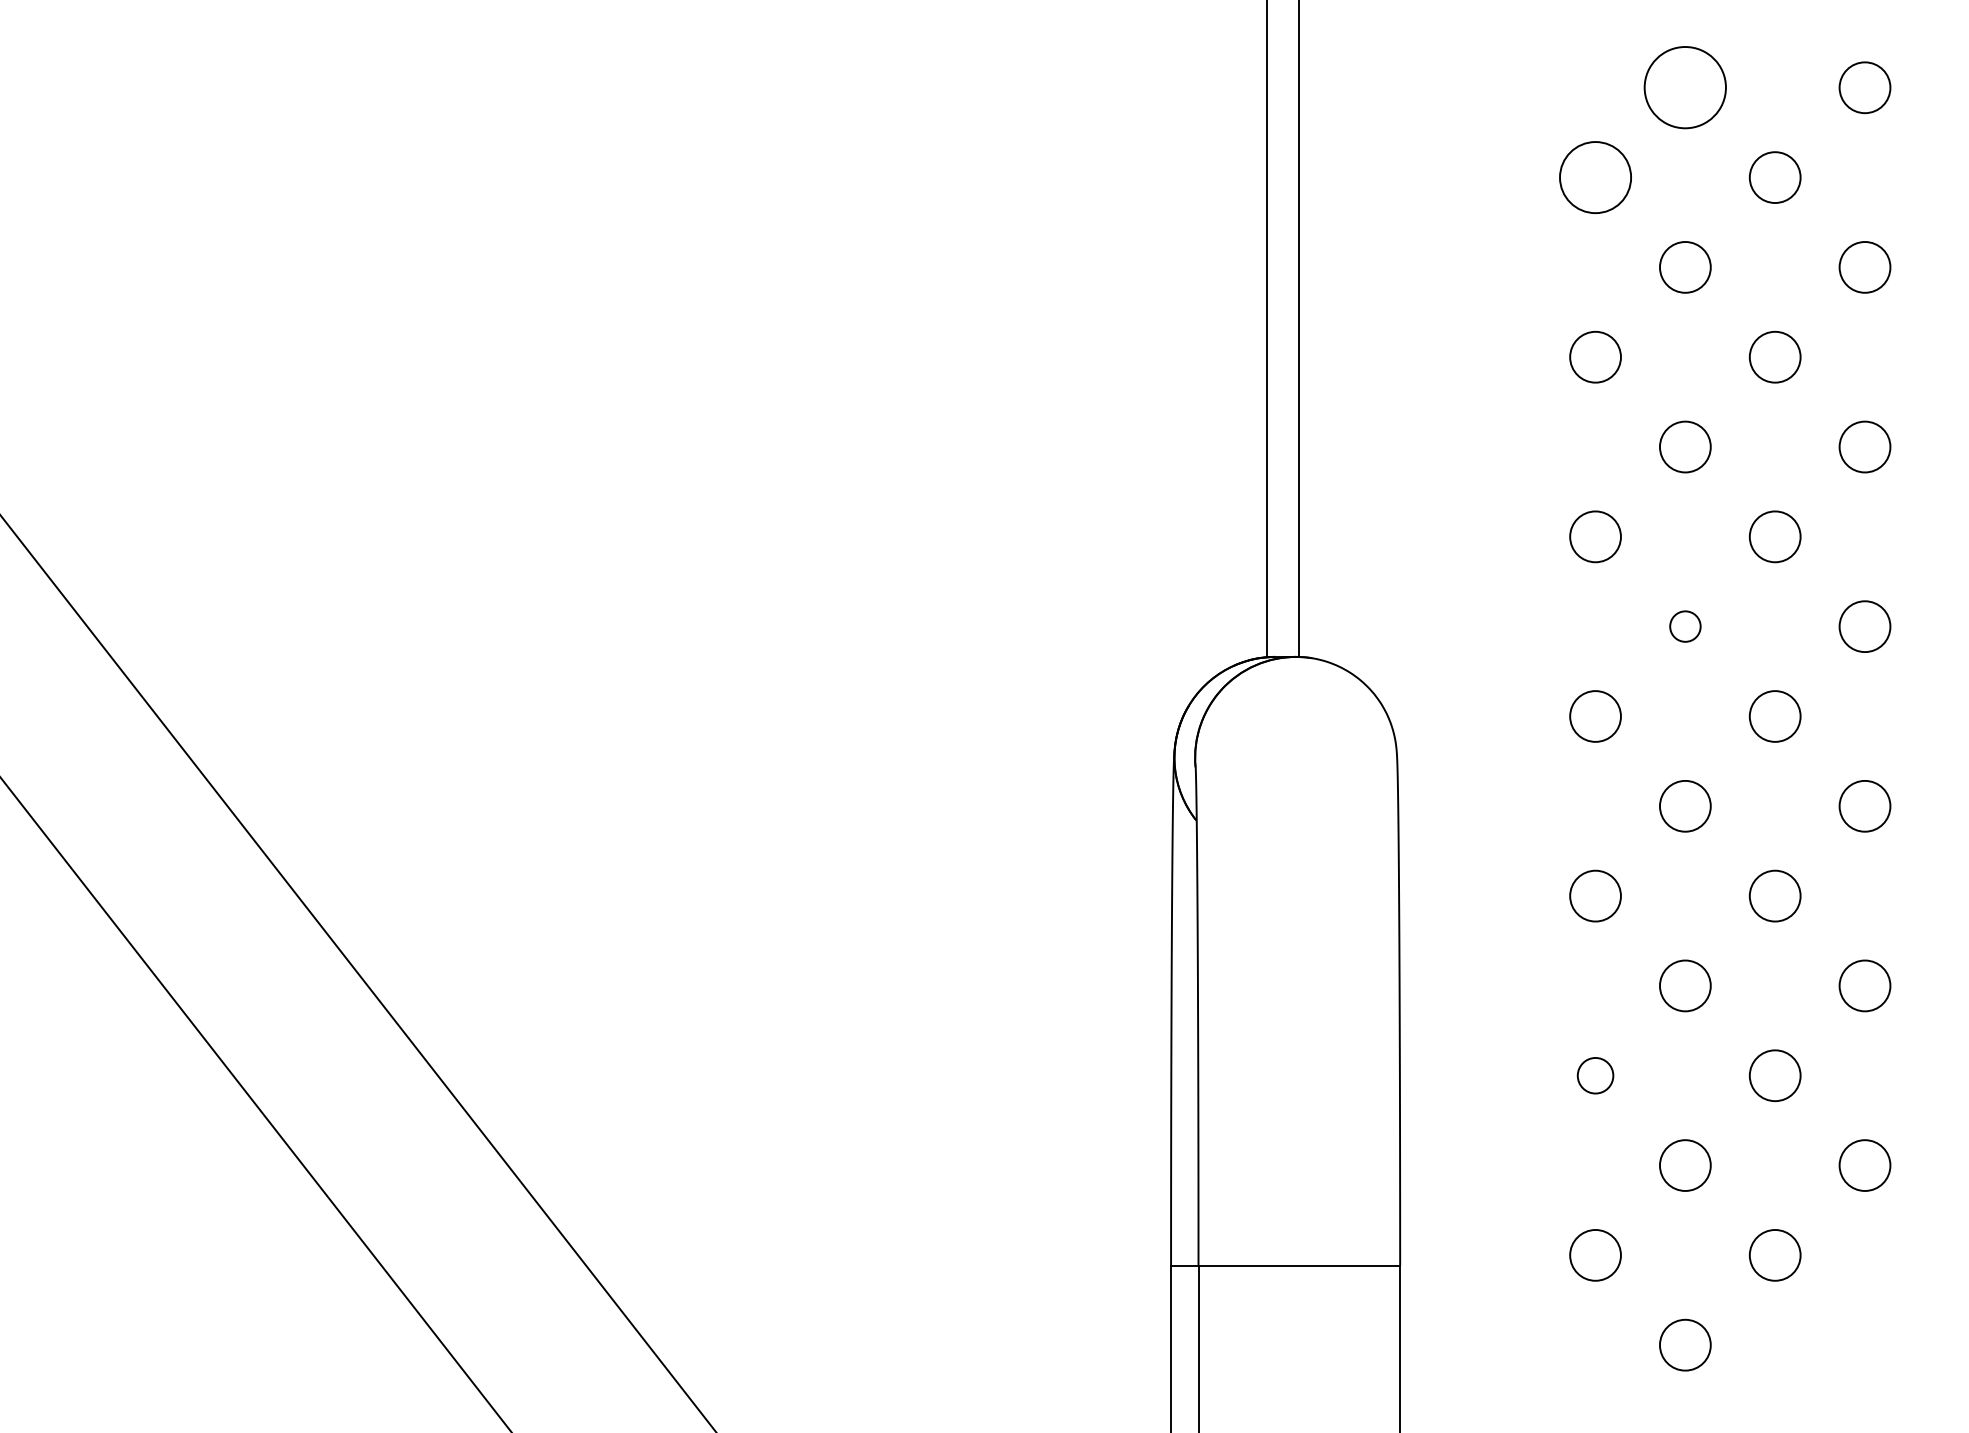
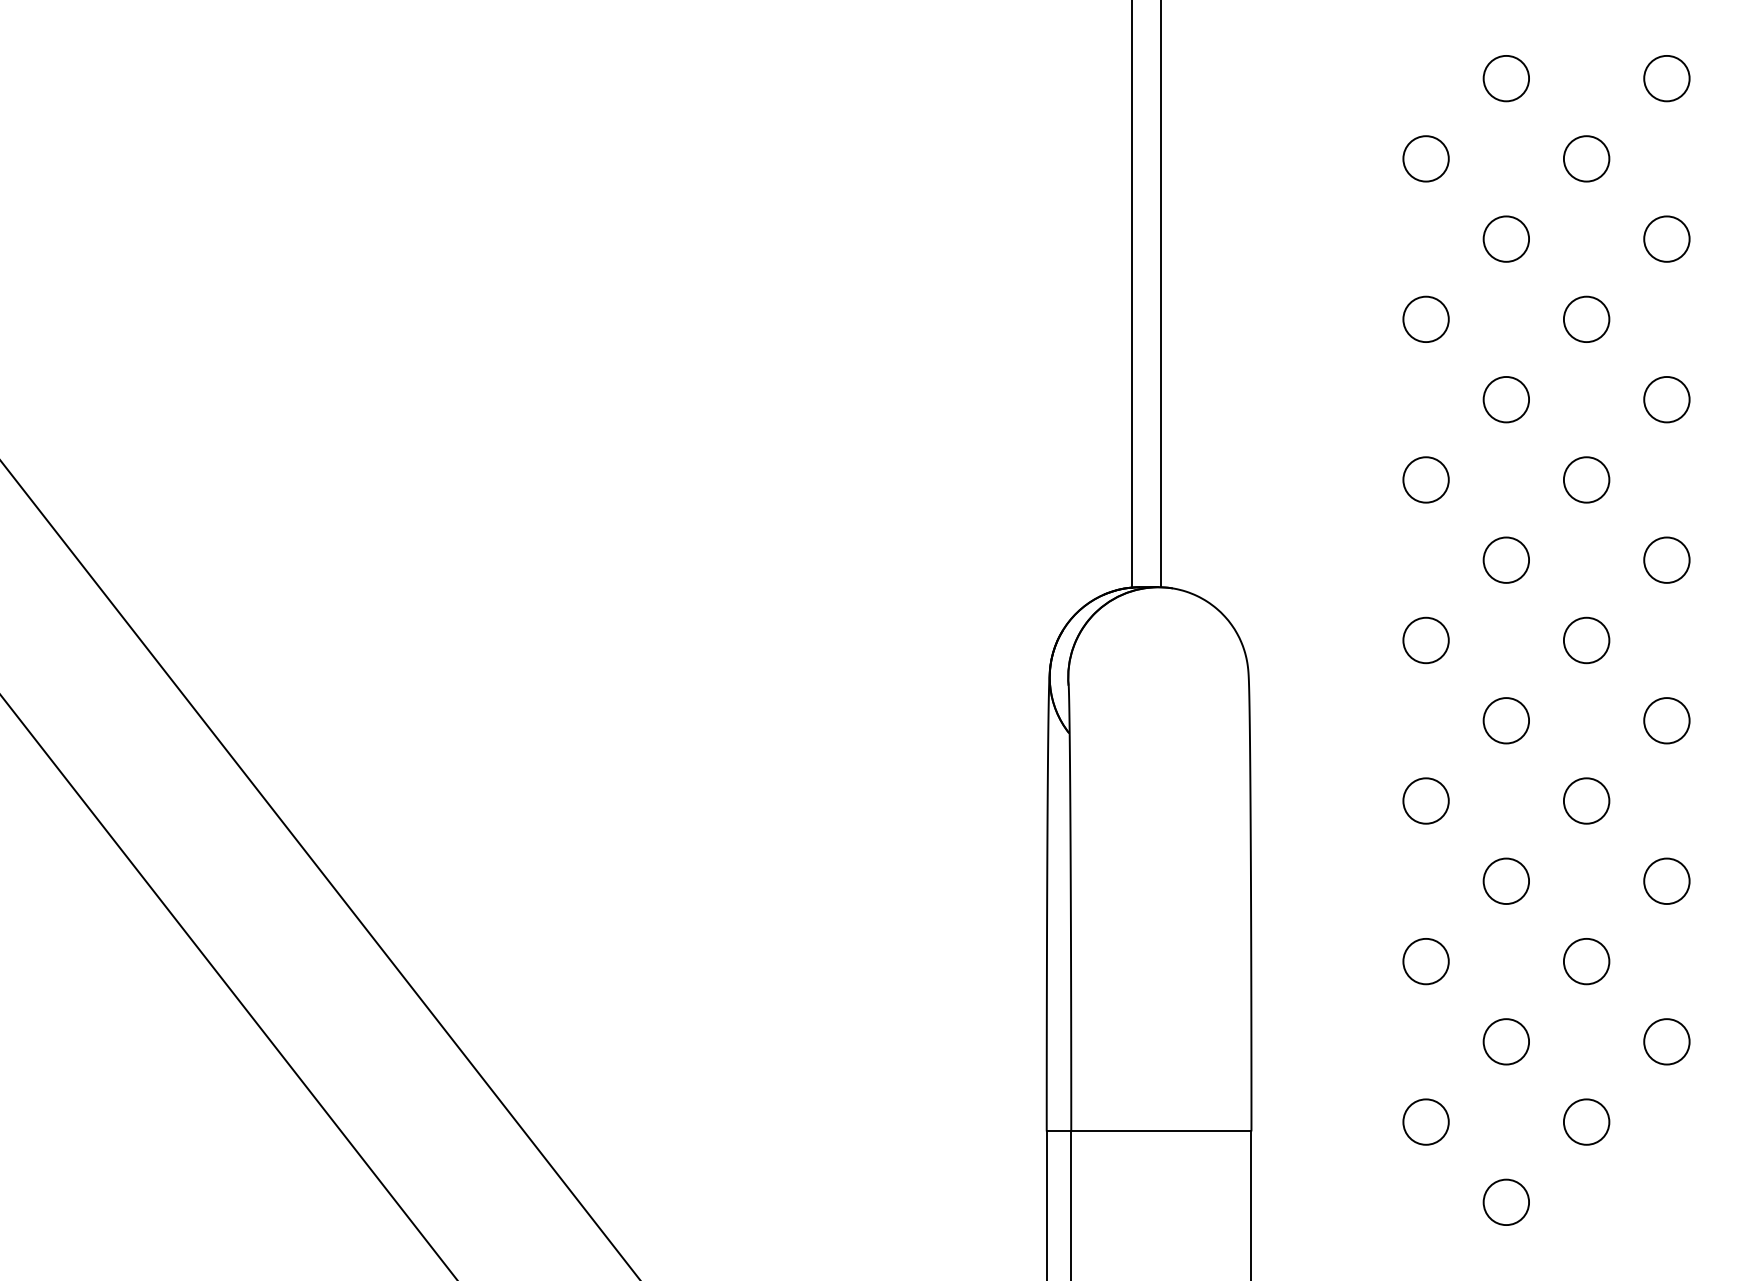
circle: (1685, 87) -> (1506, 78), size x0.62
circle: (1595, 177) -> (1426, 158), size x0.71
circle: (1685, 626) -> (1506, 560), size x1.67
circle: (1595, 1075) -> (1426, 961), size x1.43

